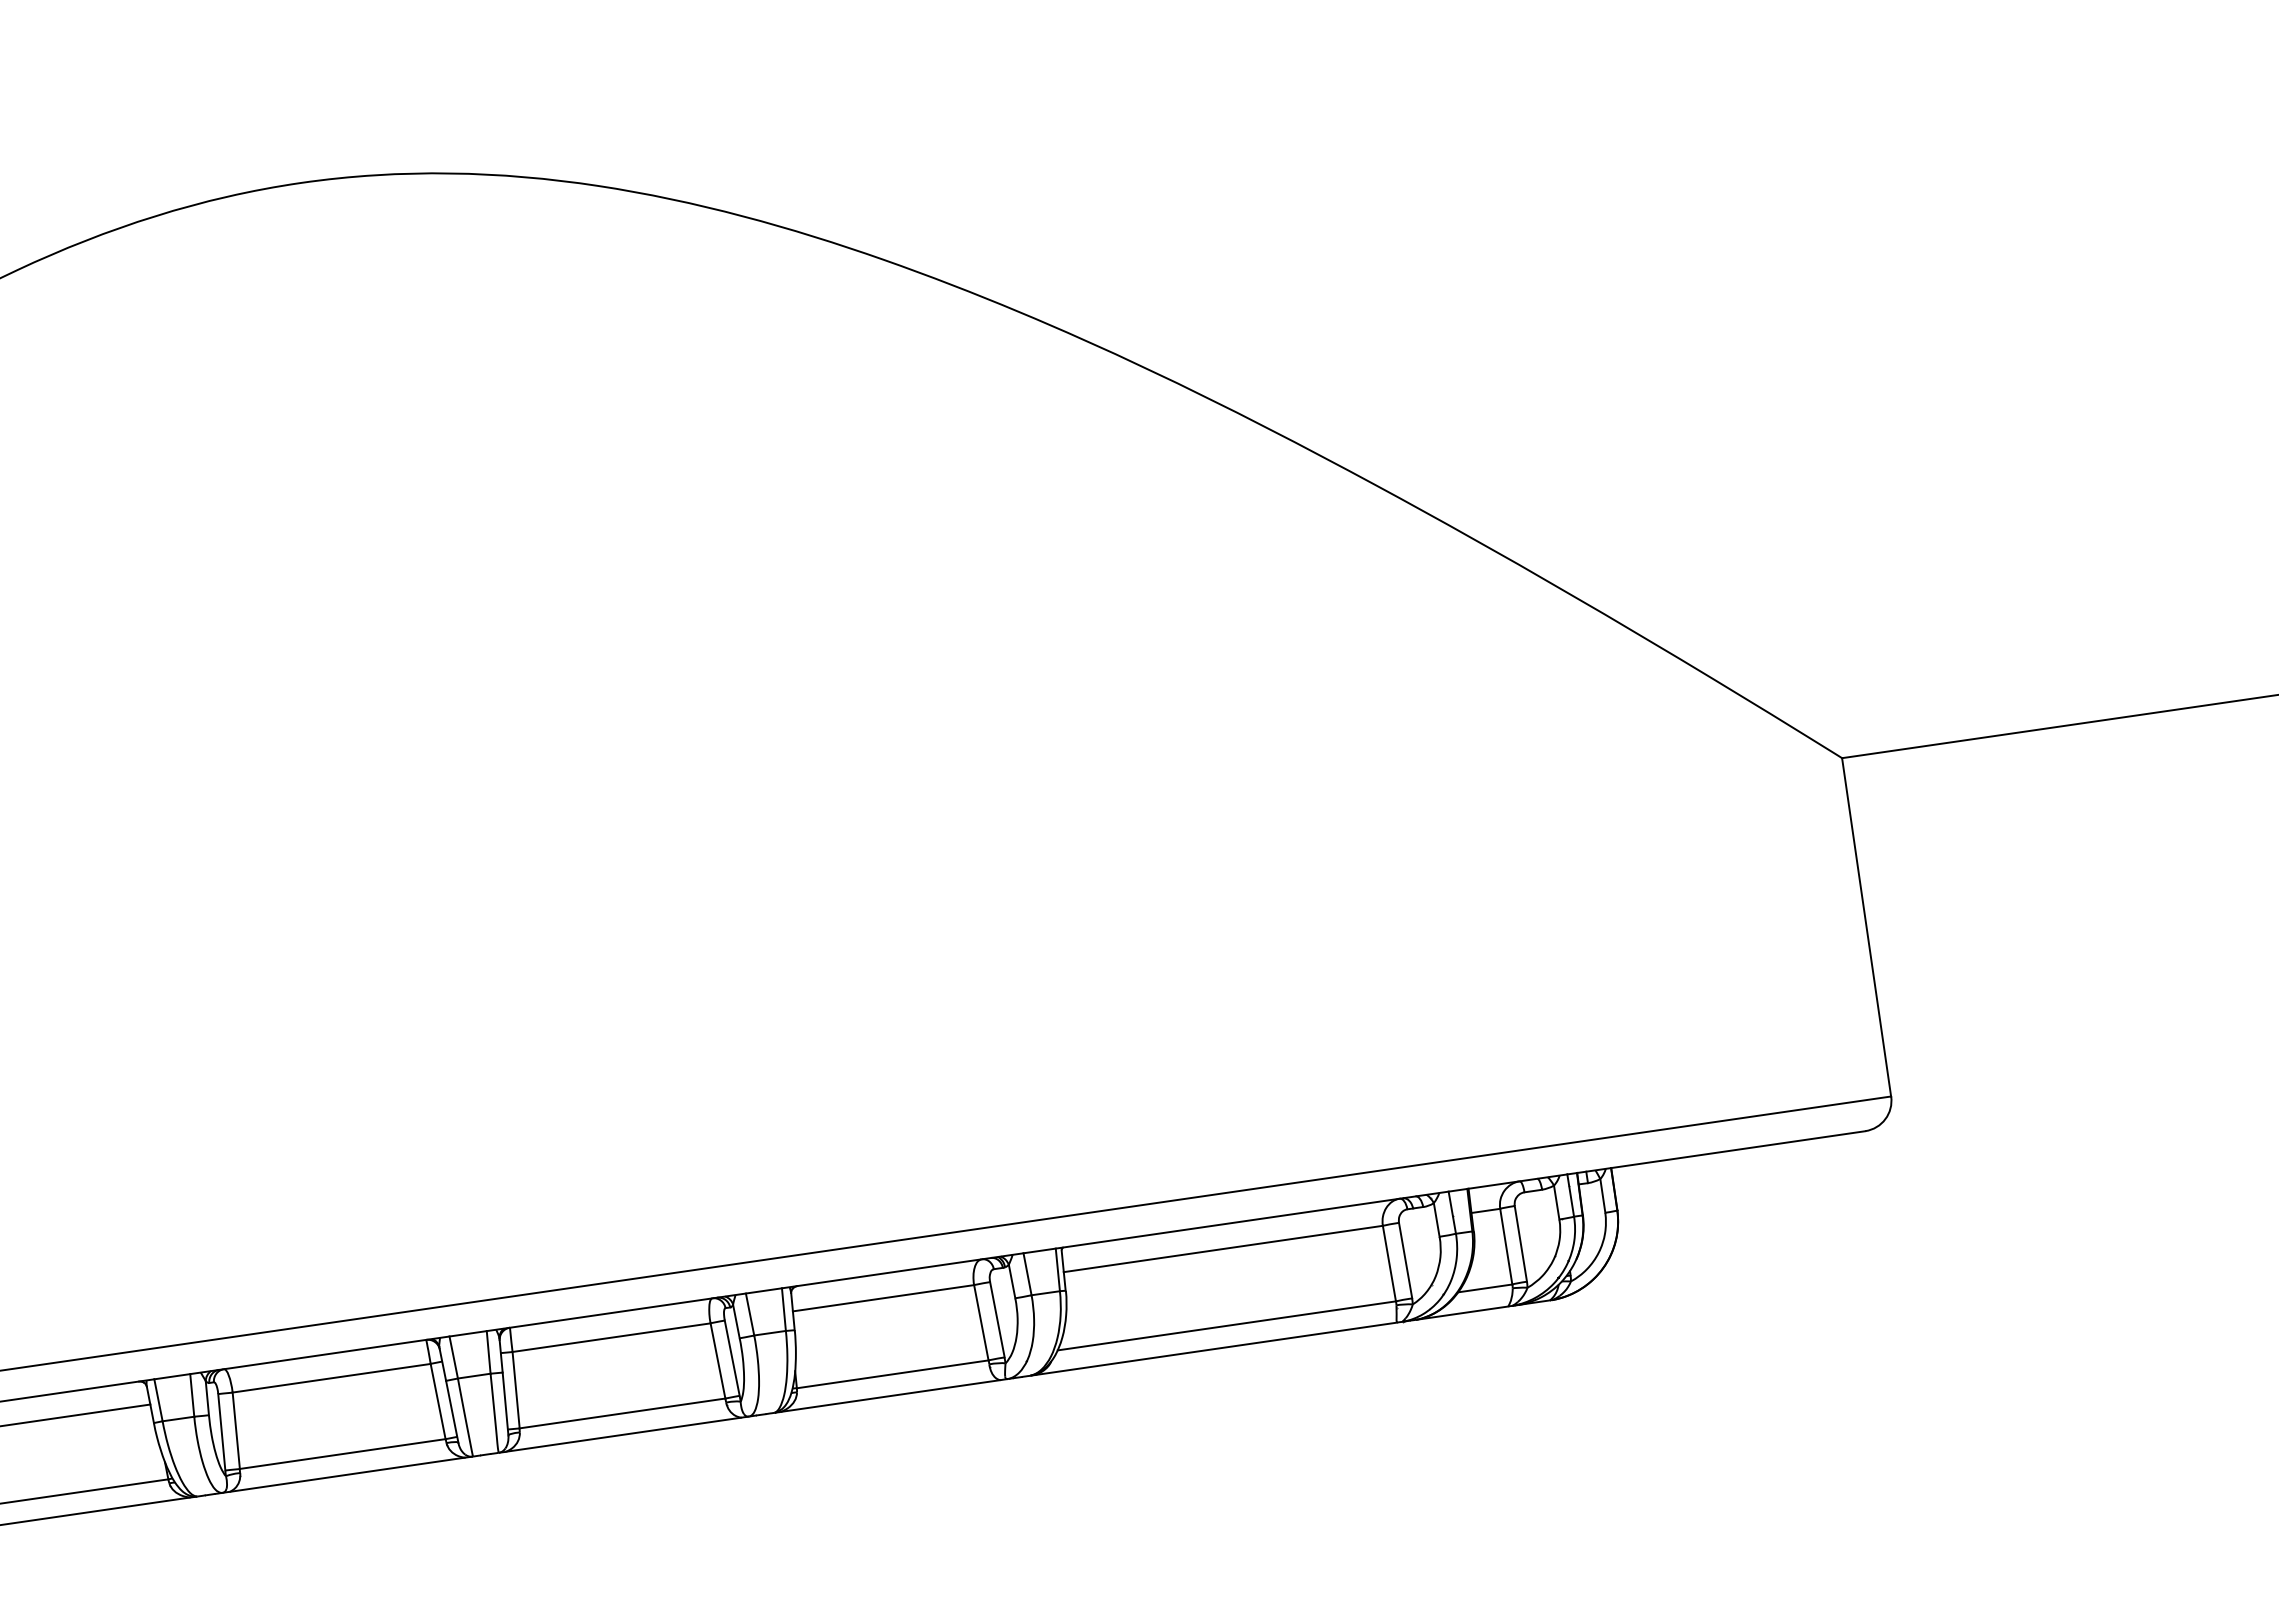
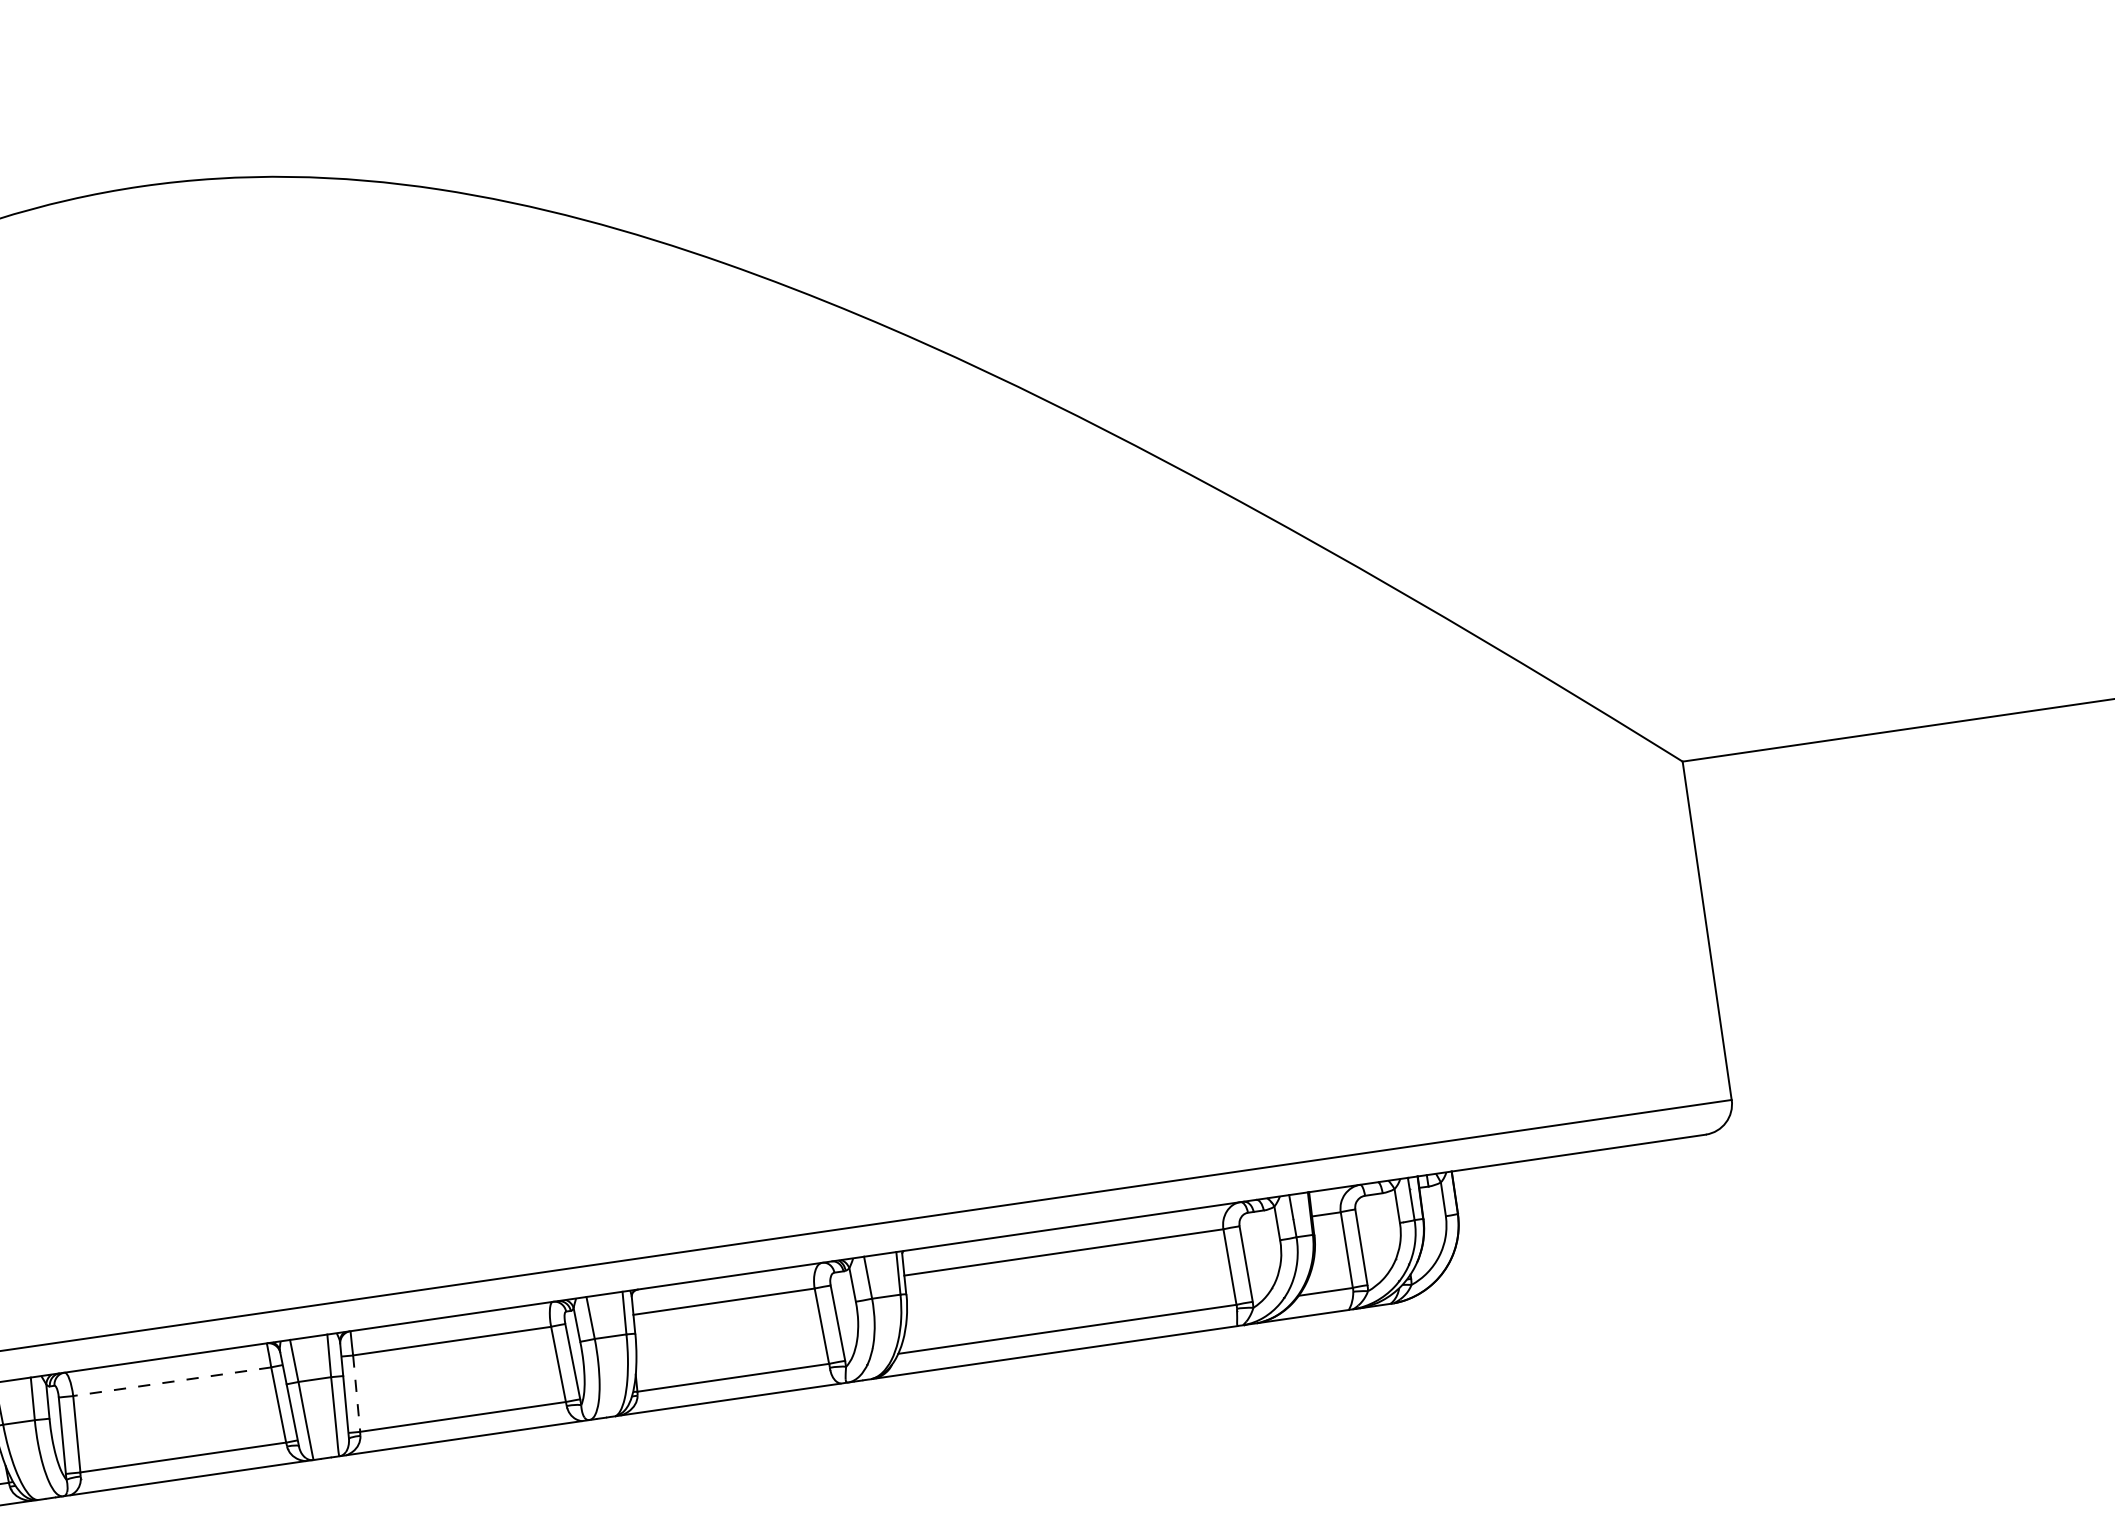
line: (331, 1378) -> (172, 1381), solid -> dashed
line: (516, 1390) -> (357, 1393), solid -> dashed

